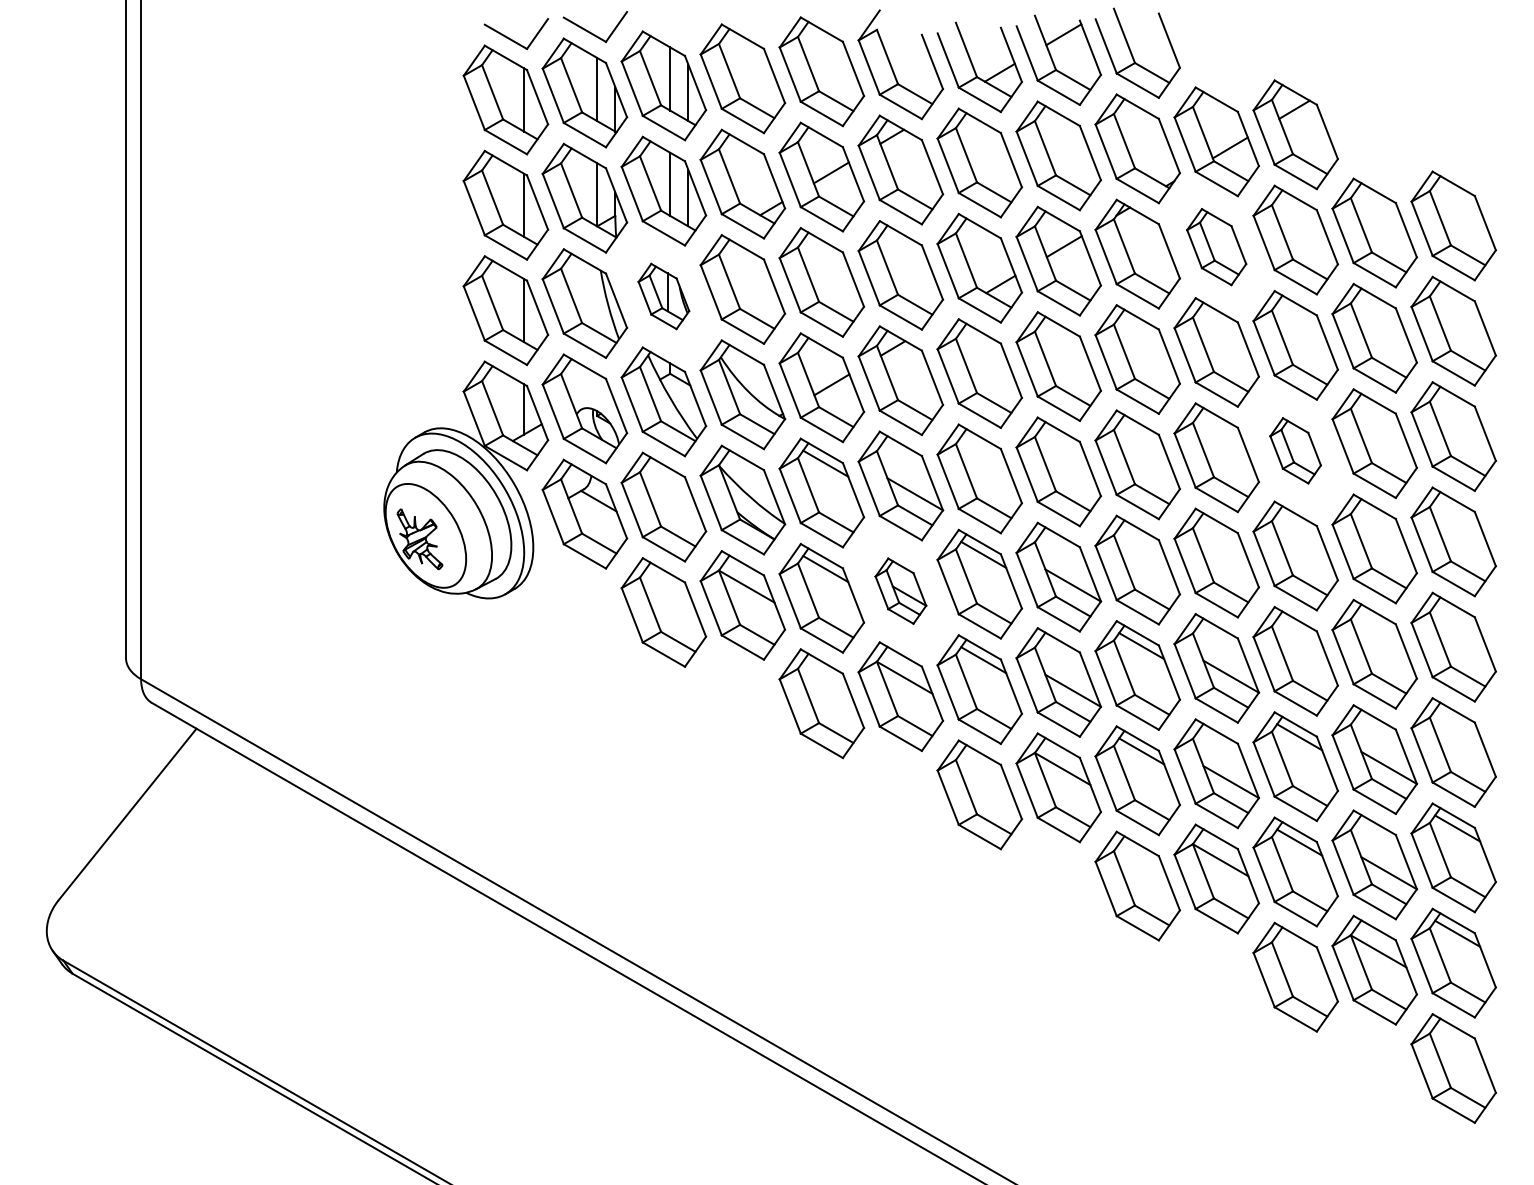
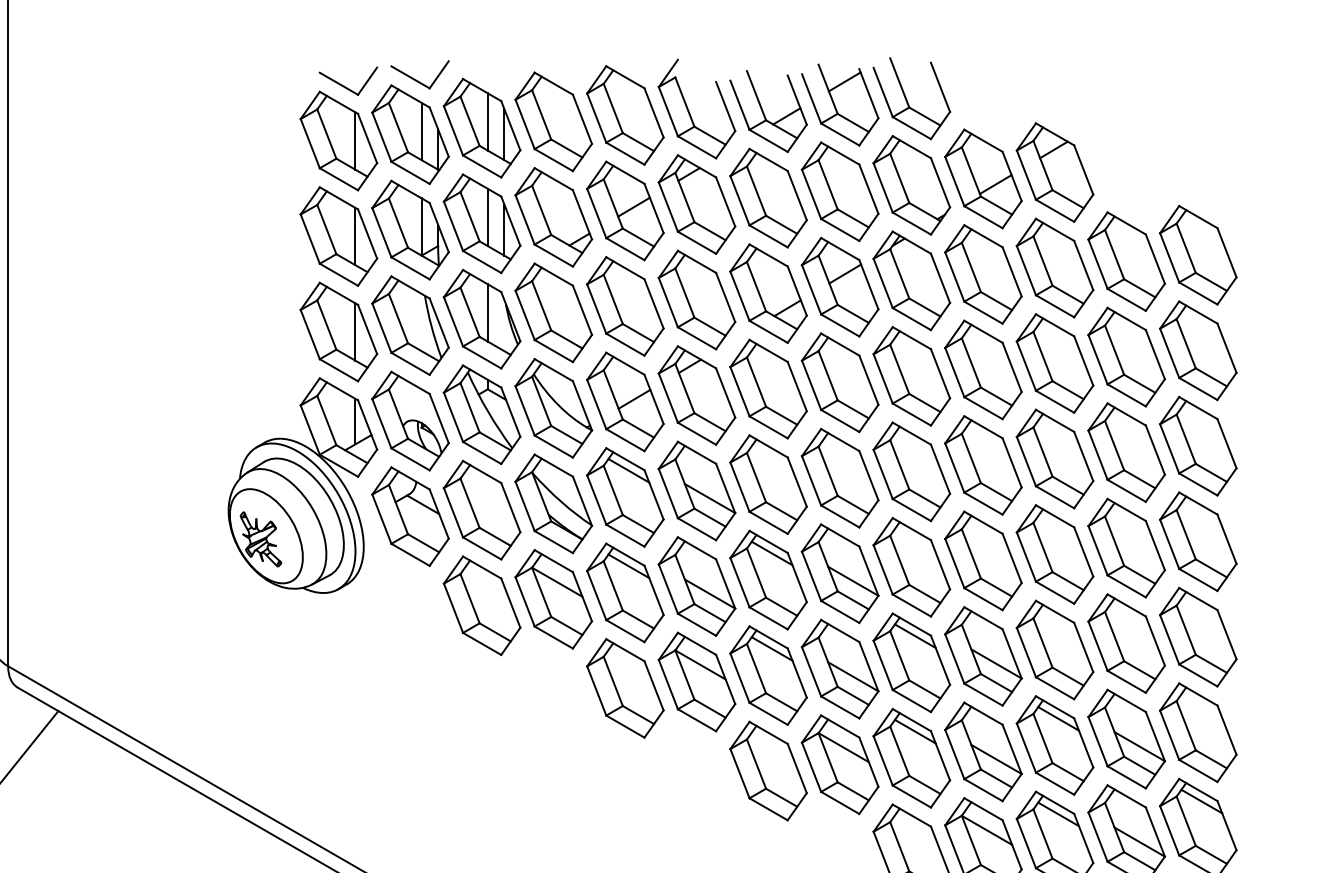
part: (1216, 246) -> (983, 273), size x1.43
part: (663, 296) -> (481, 319), size x1.67
part: (1295, 450) -> (1054, 458), size x1.67
part: (900, 590) -> (696, 585), size x1.67

